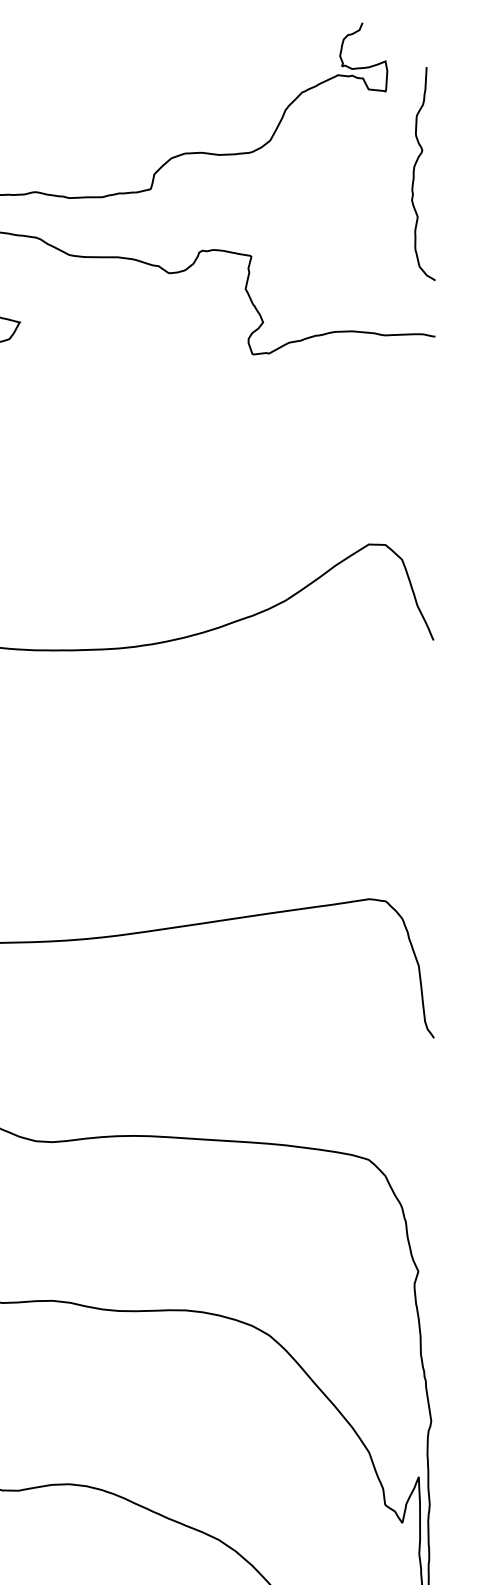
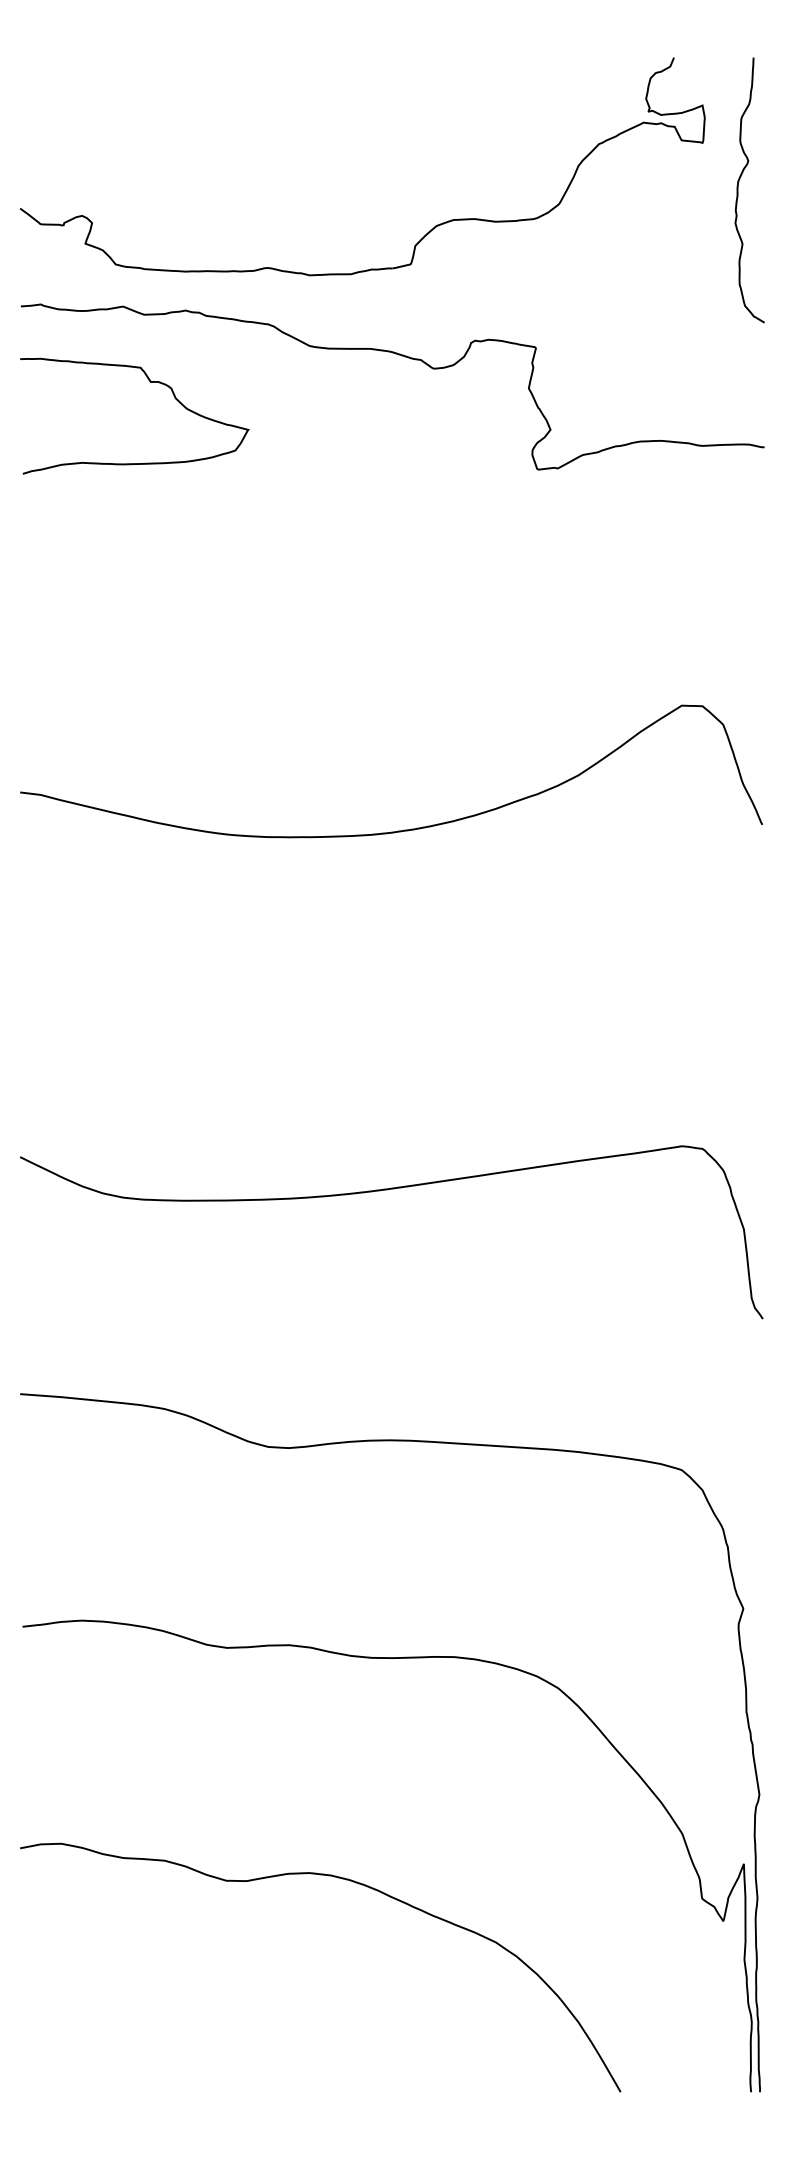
curve: (414, 174) -> (738, 190), moved

